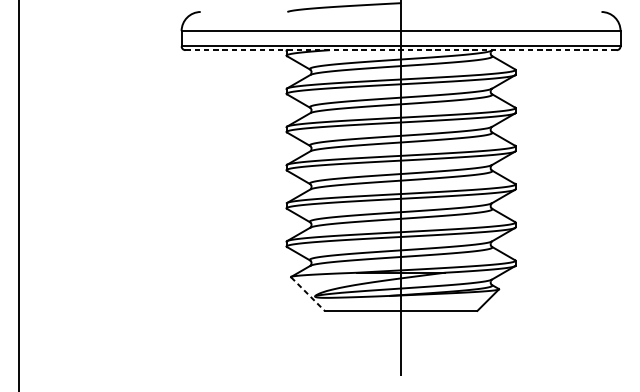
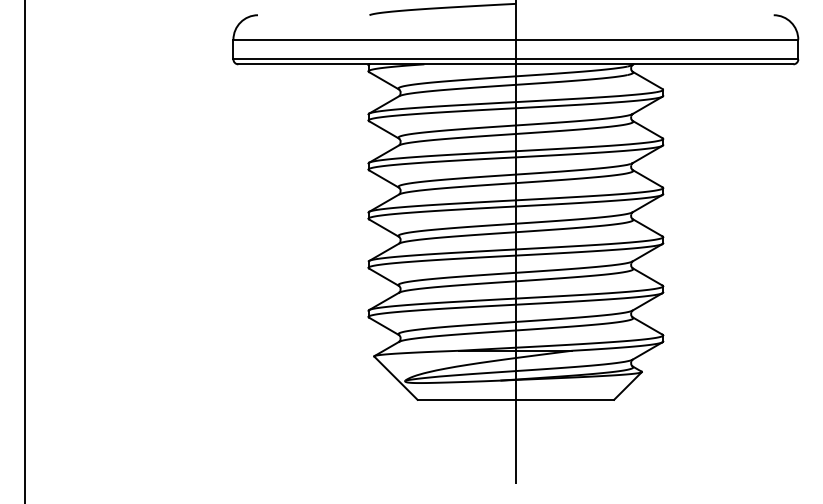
line: (400, 50) -> (515, 64), dashed -> solid
line: (307, 294) -> (395, 378), dashed -> solid

